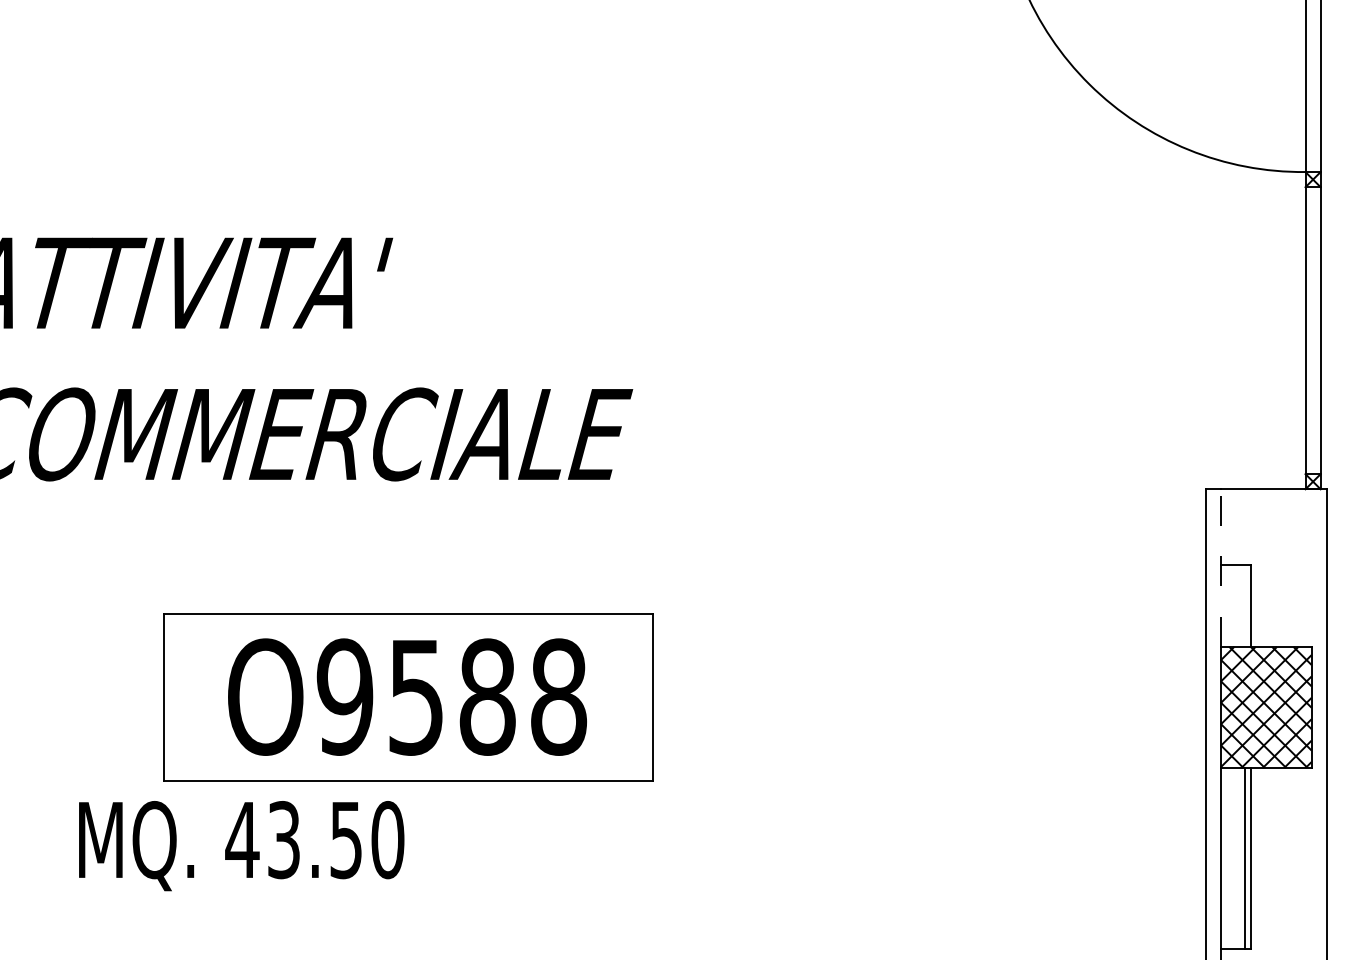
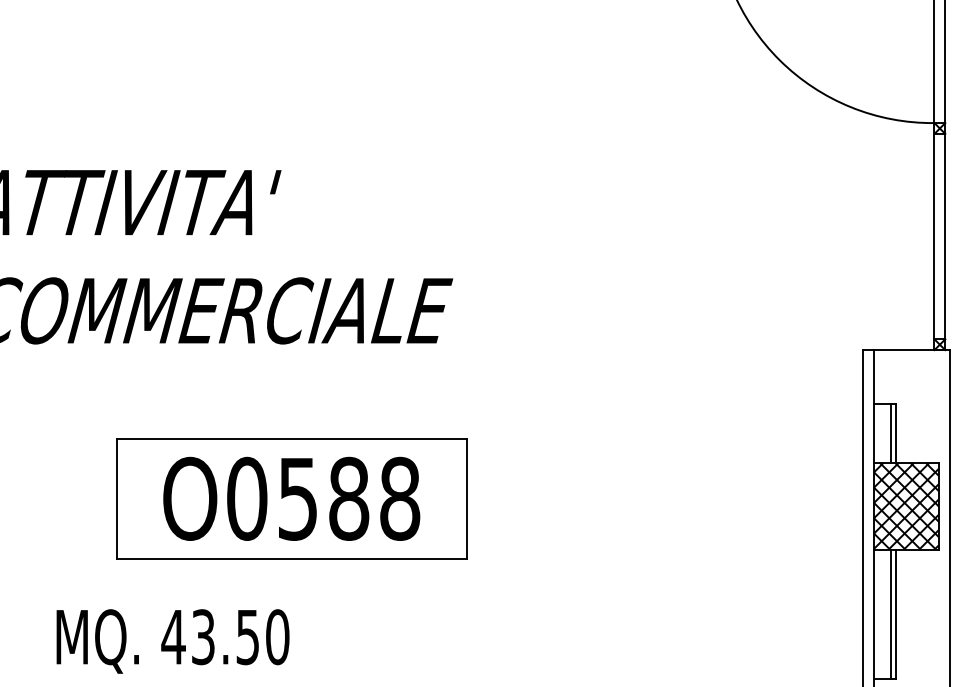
line: (1220, 568) -> (873, 406), dashed -> solid
line: (1245, 605) -> (891, 433), added
text: (344, 696) -> (246, 498), O9588 -> O0588
text: (240, 846) -> (172, 641), moved

